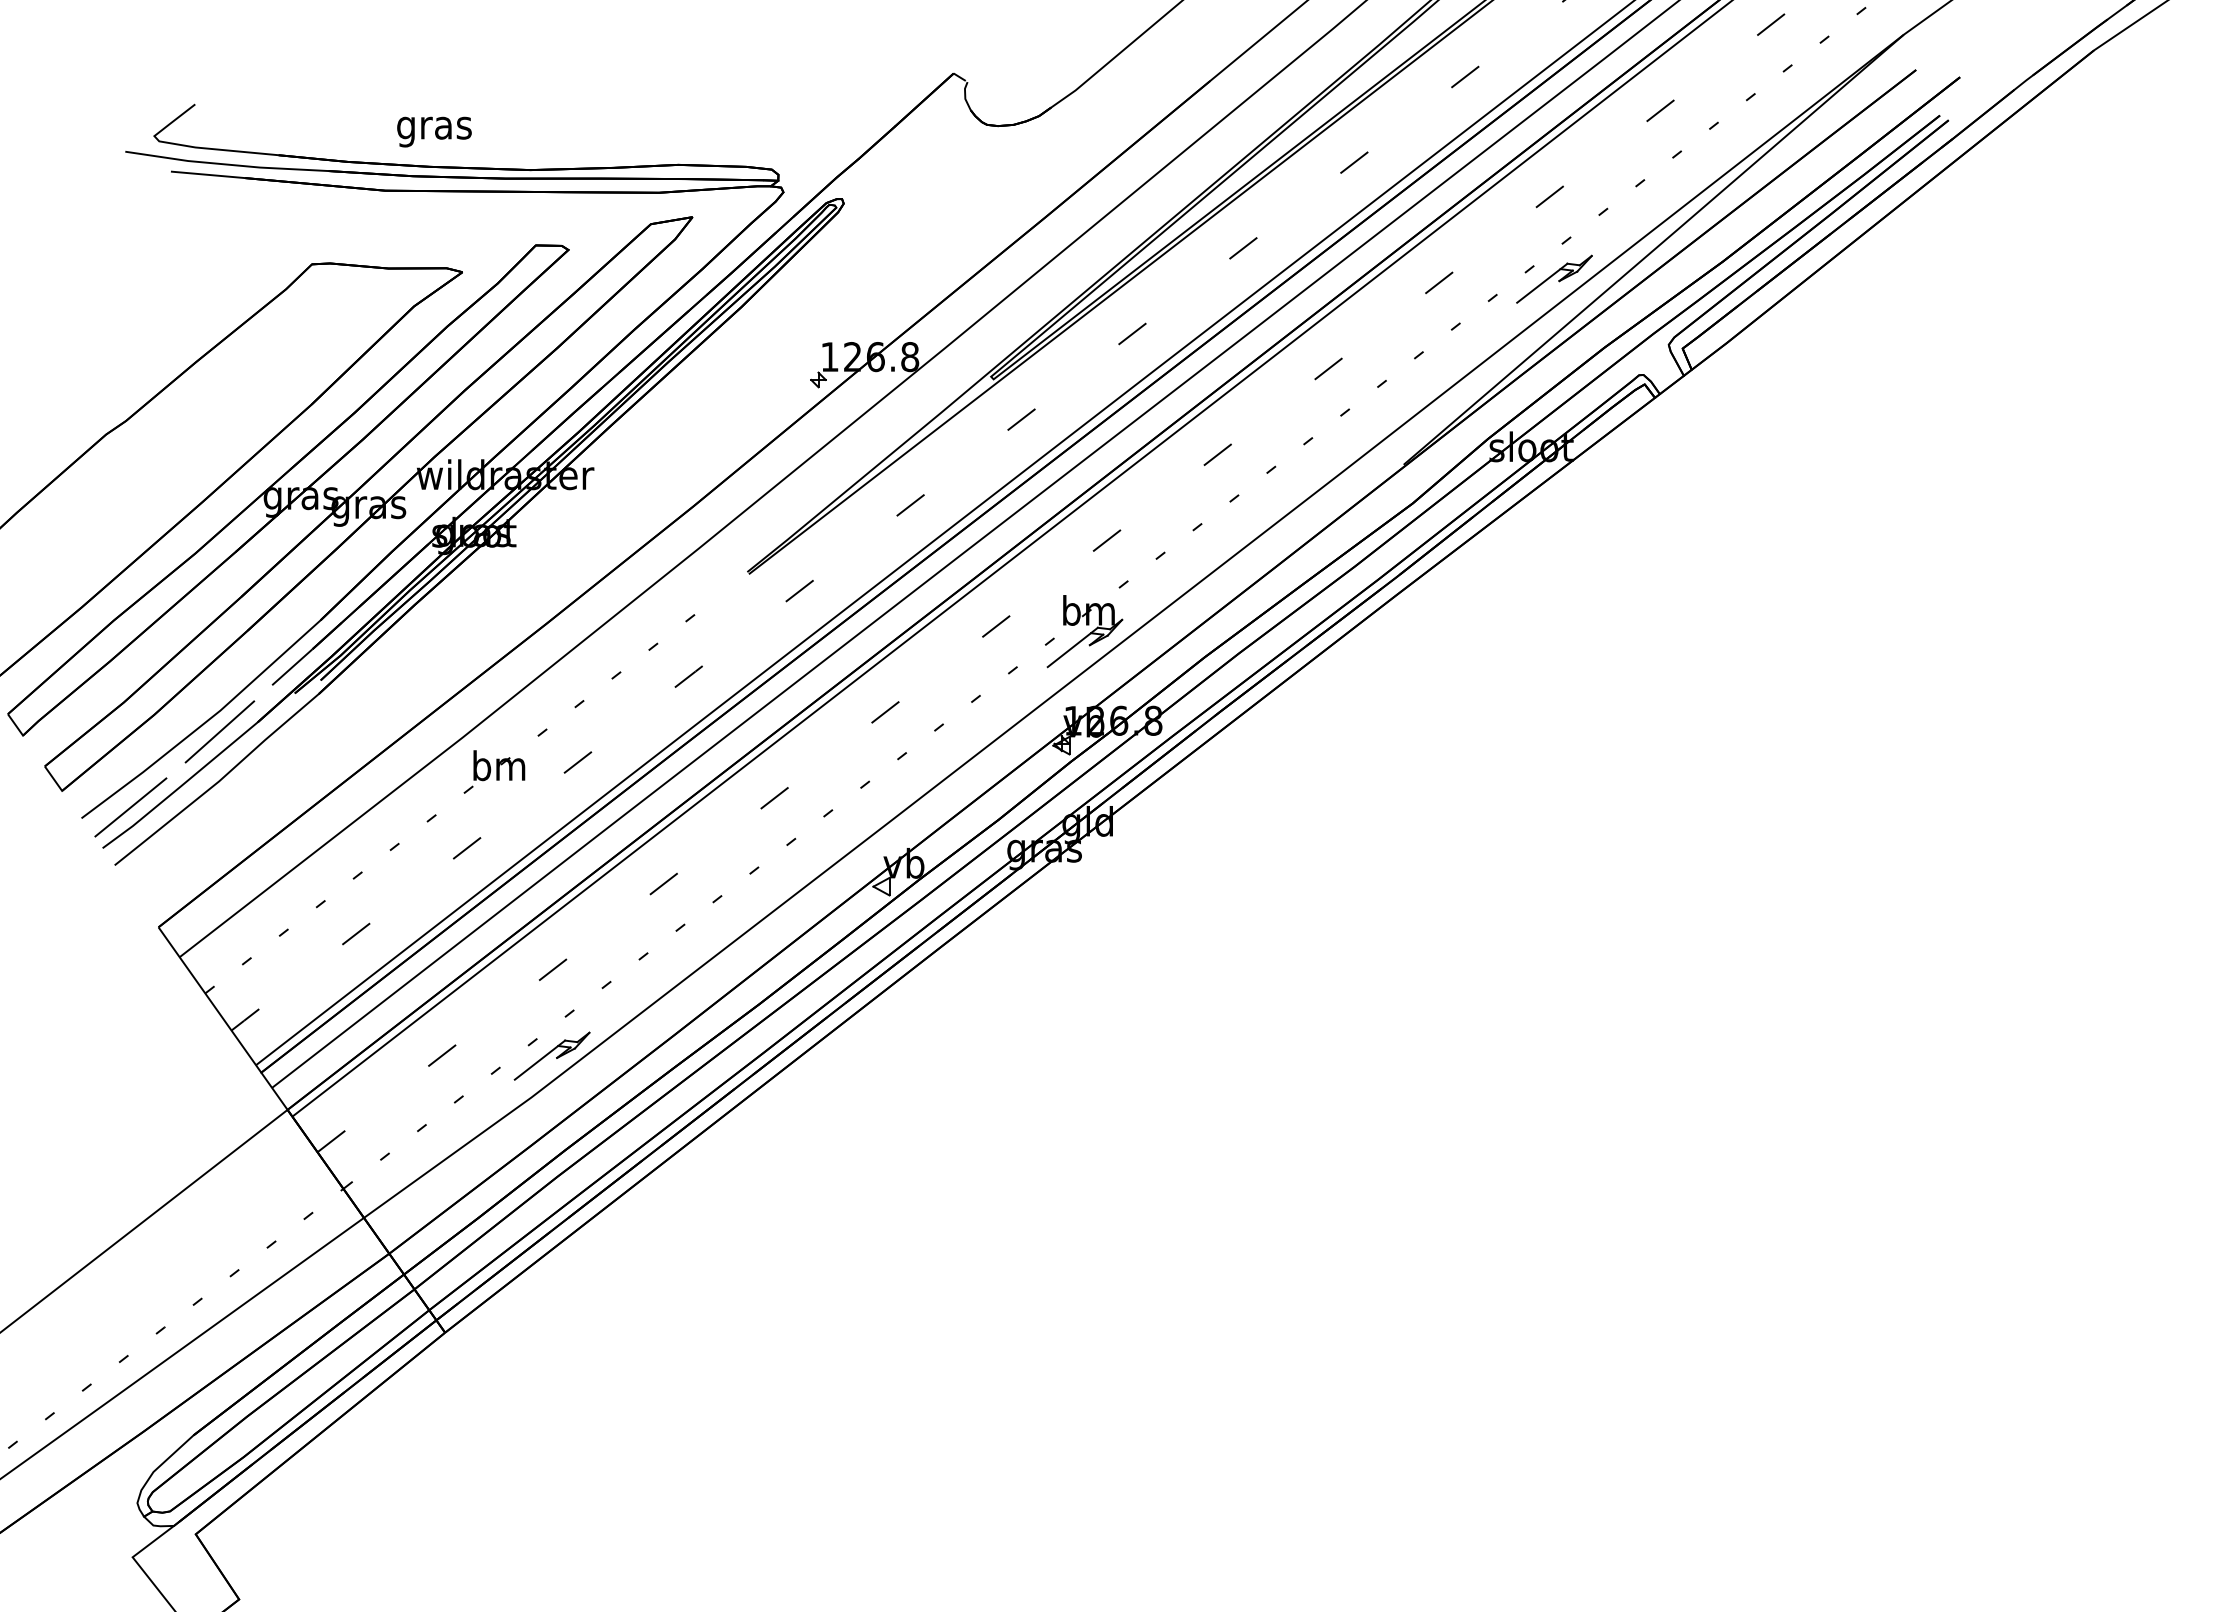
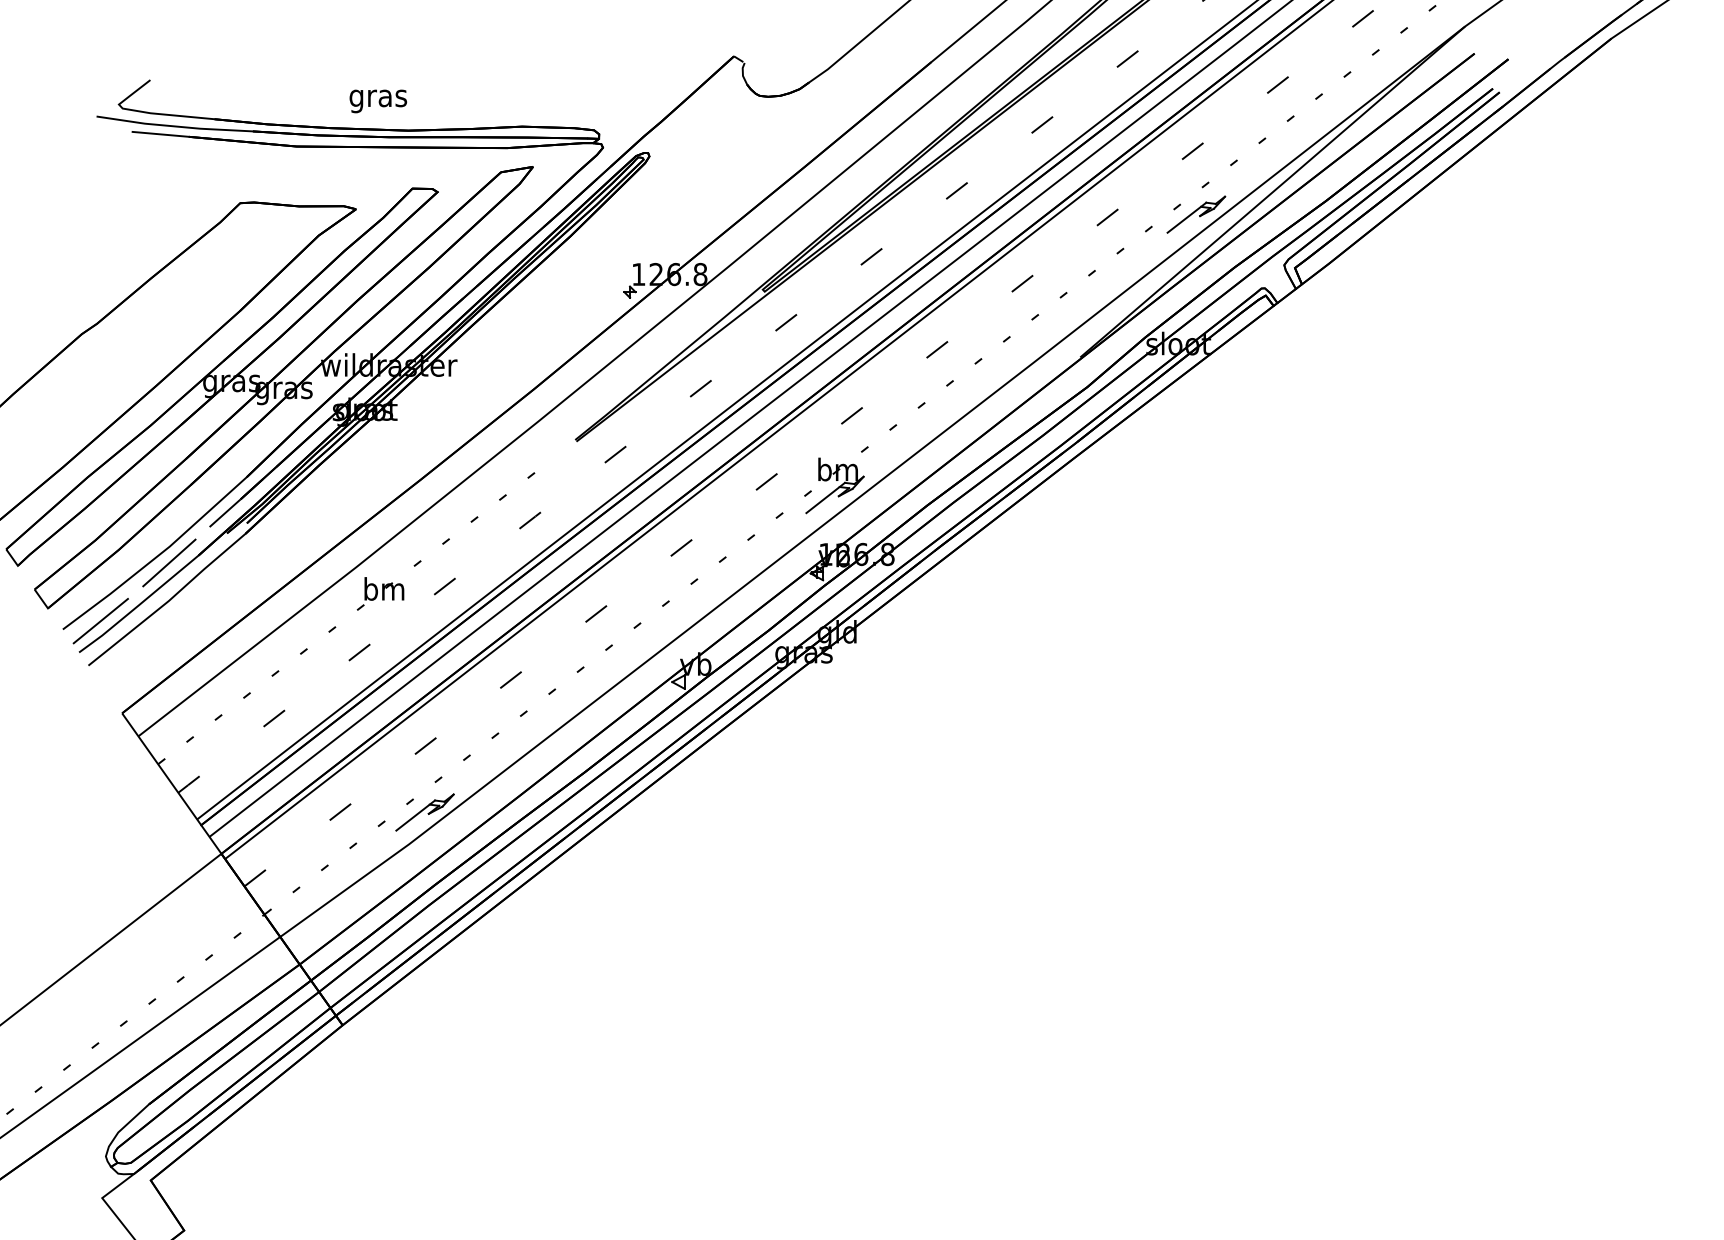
text: (434, 131) -> (378, 100), moved

